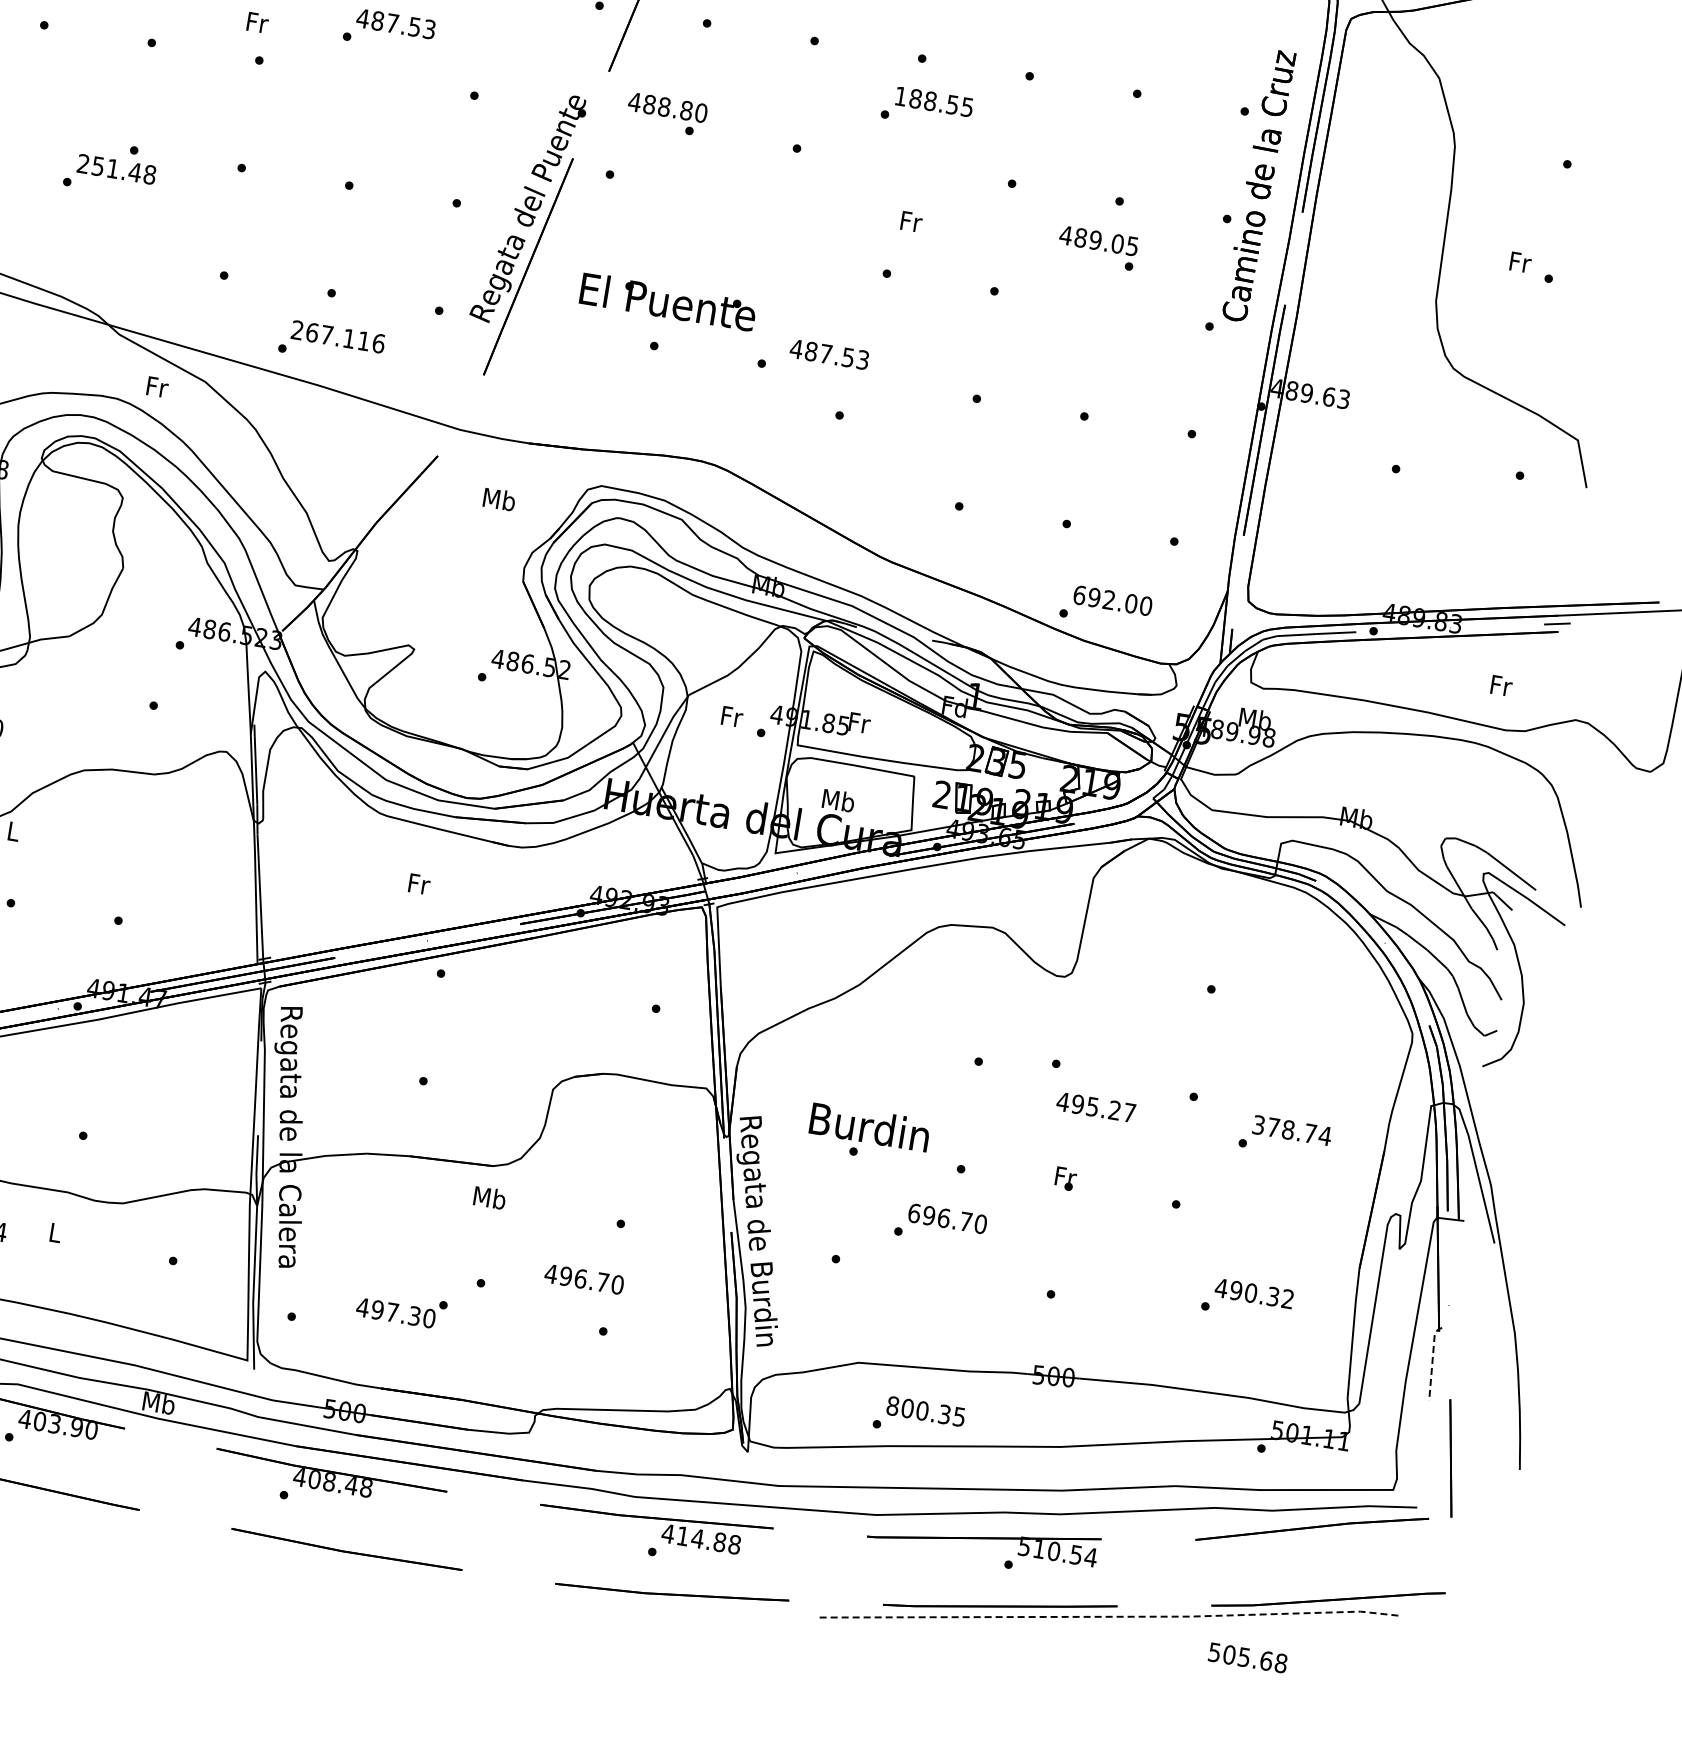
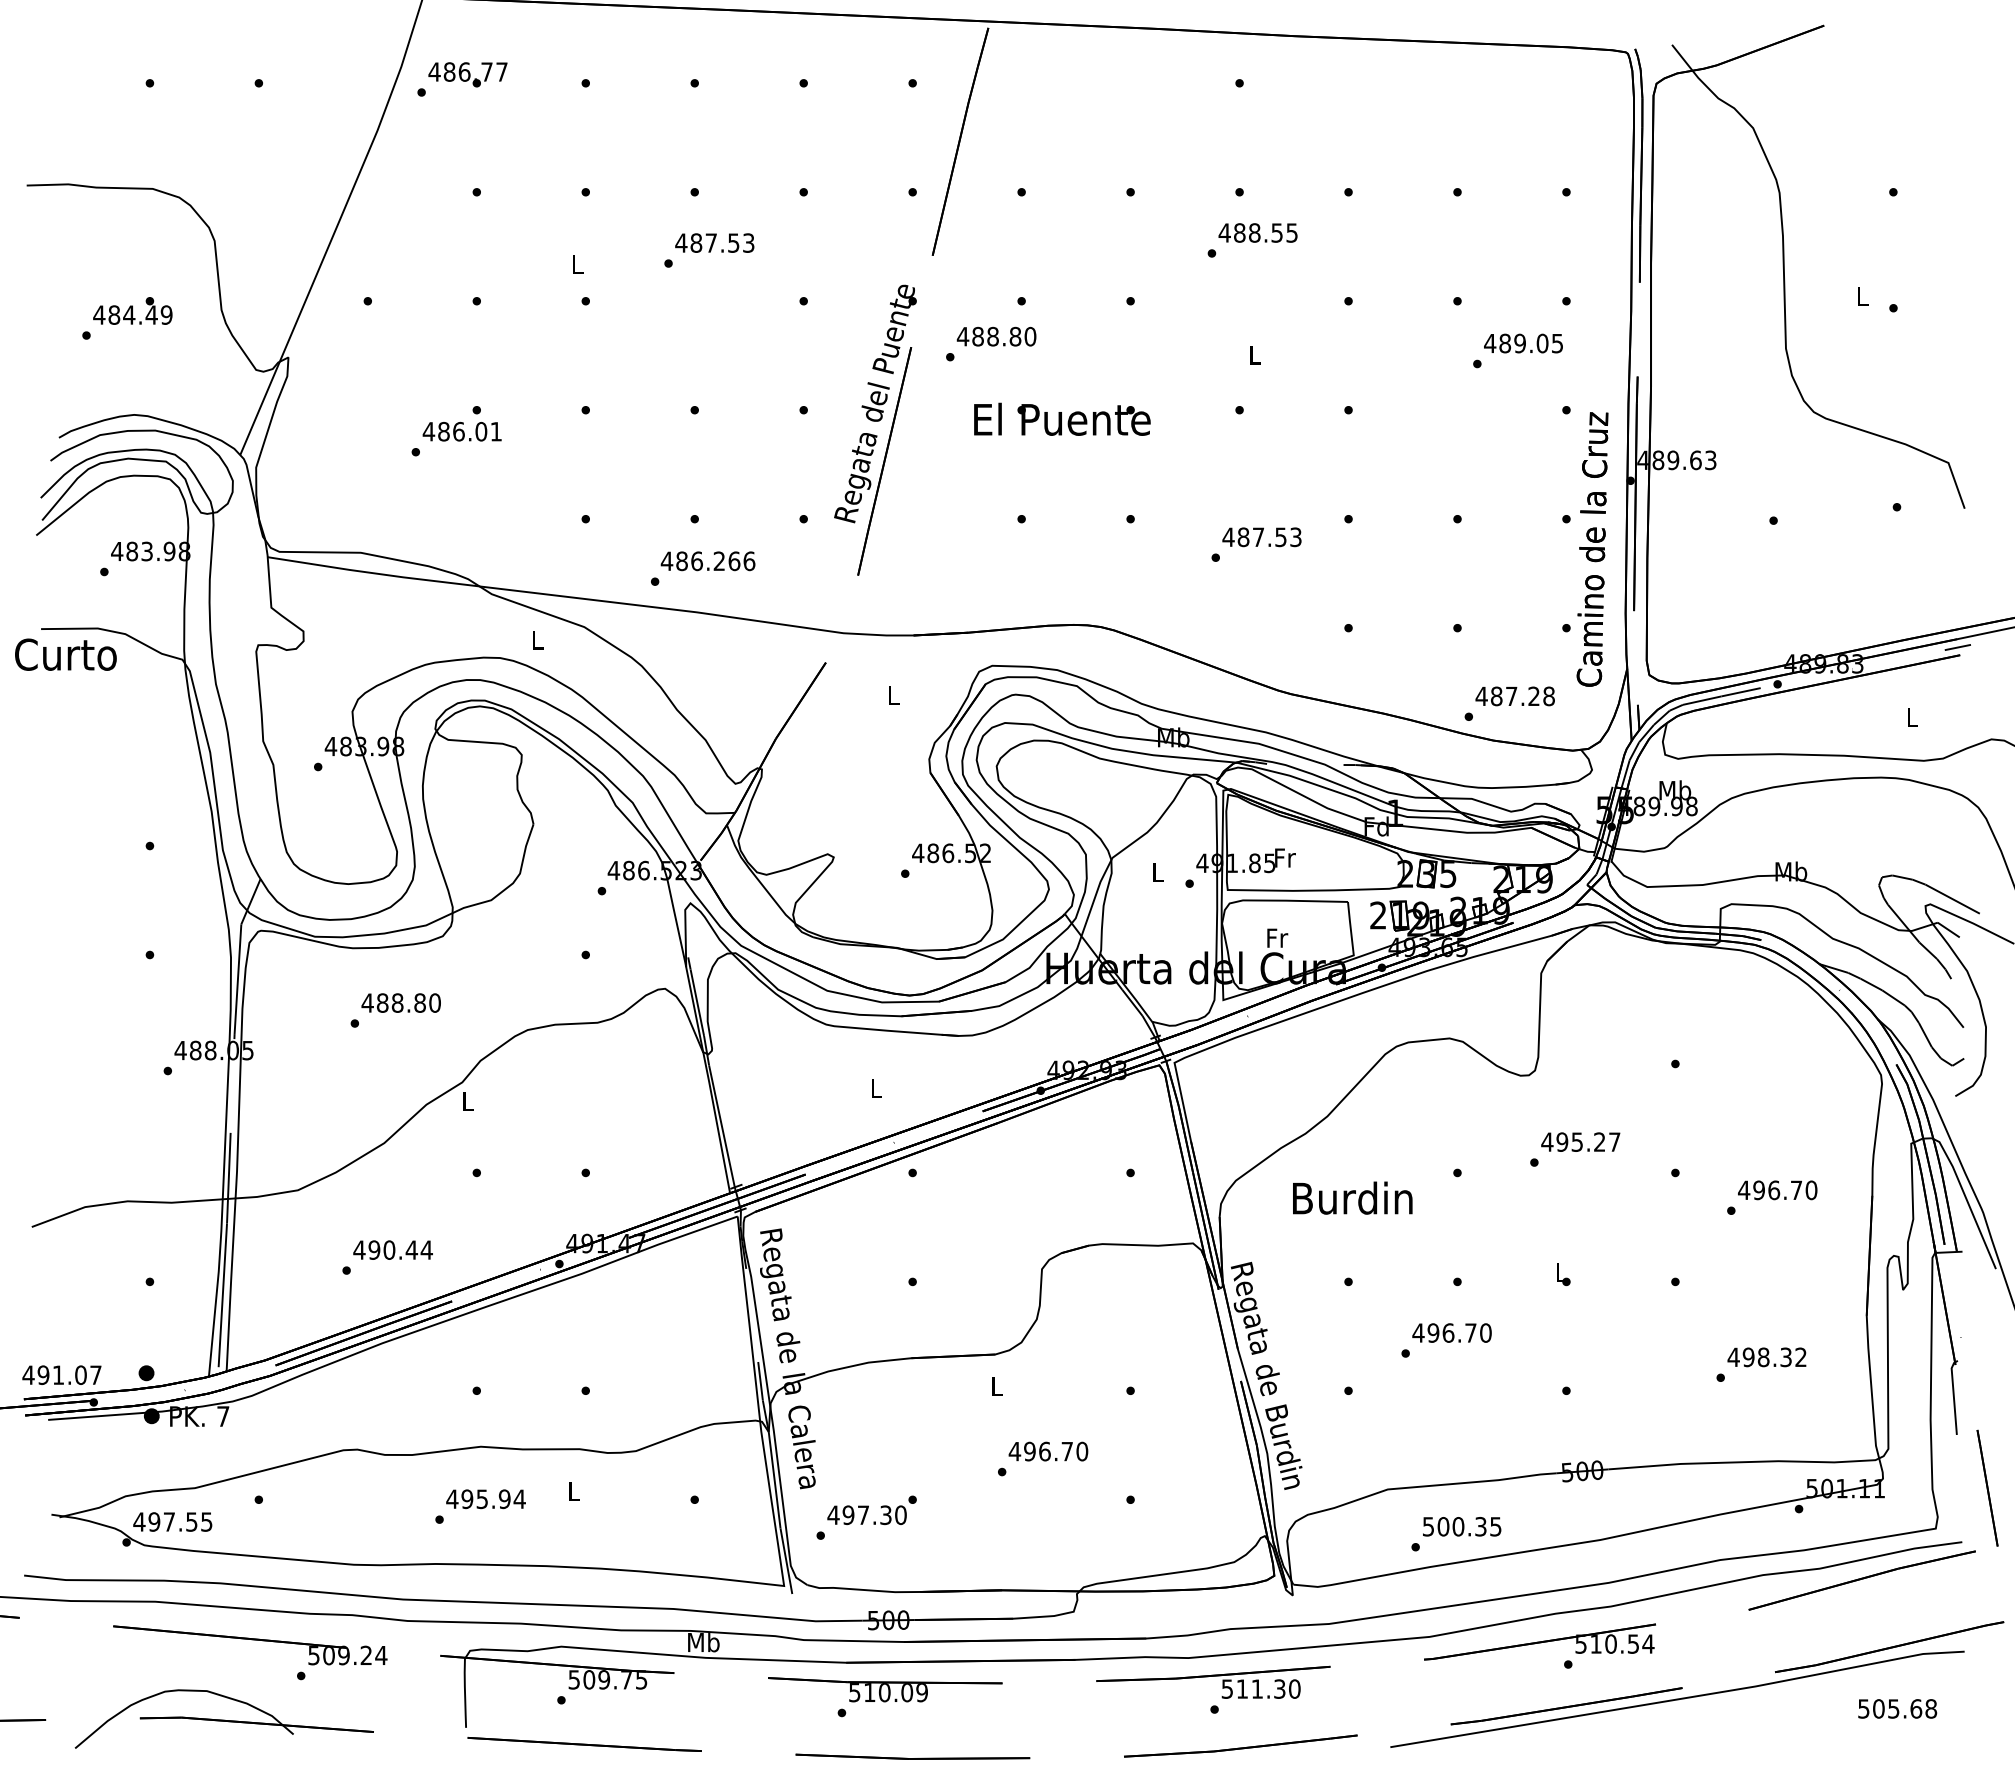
text: (257, 21) -> (577, 263), Fr -> L
text: (900, 95) -> (1224, 232), 188.55 -> 488.55
text: (667, 107) -> (996, 336), moved
text: (116, 169) -> (462, 431), 251.48 -> 486.01
text: (1258, 185) -> (1592, 549), moved
text: (911, 221) -> (1255, 354), Fr -> L
text: (1098, 240) -> (1523, 343), moved
text: (1521, 262) -> (1863, 296), Fr -> L
text: (668, 301) -> (1062, 418), moved
text: (330, 335) -> (700, 561), 267.116 -> 486.266
text: (828, 354) -> (1261, 537), moved
text: (157, 386) -> (538, 639), Fr -> L
text: (499, 499) -> (893, 695), Mb -> L
text: (1111, 600) -> (1514, 696), 692.00 -> 487.28
text: (1501, 685) -> (1912, 717), Fr -> L
text: (732, 716) -> (1158, 872), Fr -> L
text: (838, 800) -> (1276, 937), Mb -> Fr
text: (419, 883) -> (876, 1087), Fr -> L
text: (1095, 1106) -> (1580, 1141), moved
text: (869, 1126) -> (1352, 1197), moved
text: (1291, 1130) -> (1777, 1190), 378.74 -> 496.70
text: (1066, 1176) -> (1562, 1272), Fr -> L
text: (489, 1197) -> (996, 1386), Mb -> L
text: (914, 1212) -> (1418, 1332), 696.70 -> 496.70
text: (584, 1279) -> (1048, 1451), moved
text: (1251, 1292) -> (1763, 1356), 490.32 -> 498.32
text: (401, 1309) -> (871, 1510), moved
line: (1432, 1361) -> (1953, 1395), dashed -> solid
text: (892, 1405) -> (1428, 1526), 800.35 -> 500.35
text: (58, 1424) -> (607, 1679), 403.90 -> 509.75
text: (332, 1482) -> (887, 1692), 408.48 -> 510.09
text: (700, 1538) -> (1260, 1688), 414.88 -> 511.30
line: (1112, 1617) -> (1679, 1699), dashed -> solid
text: (1247, 1657) -> (1897, 1708), moved

